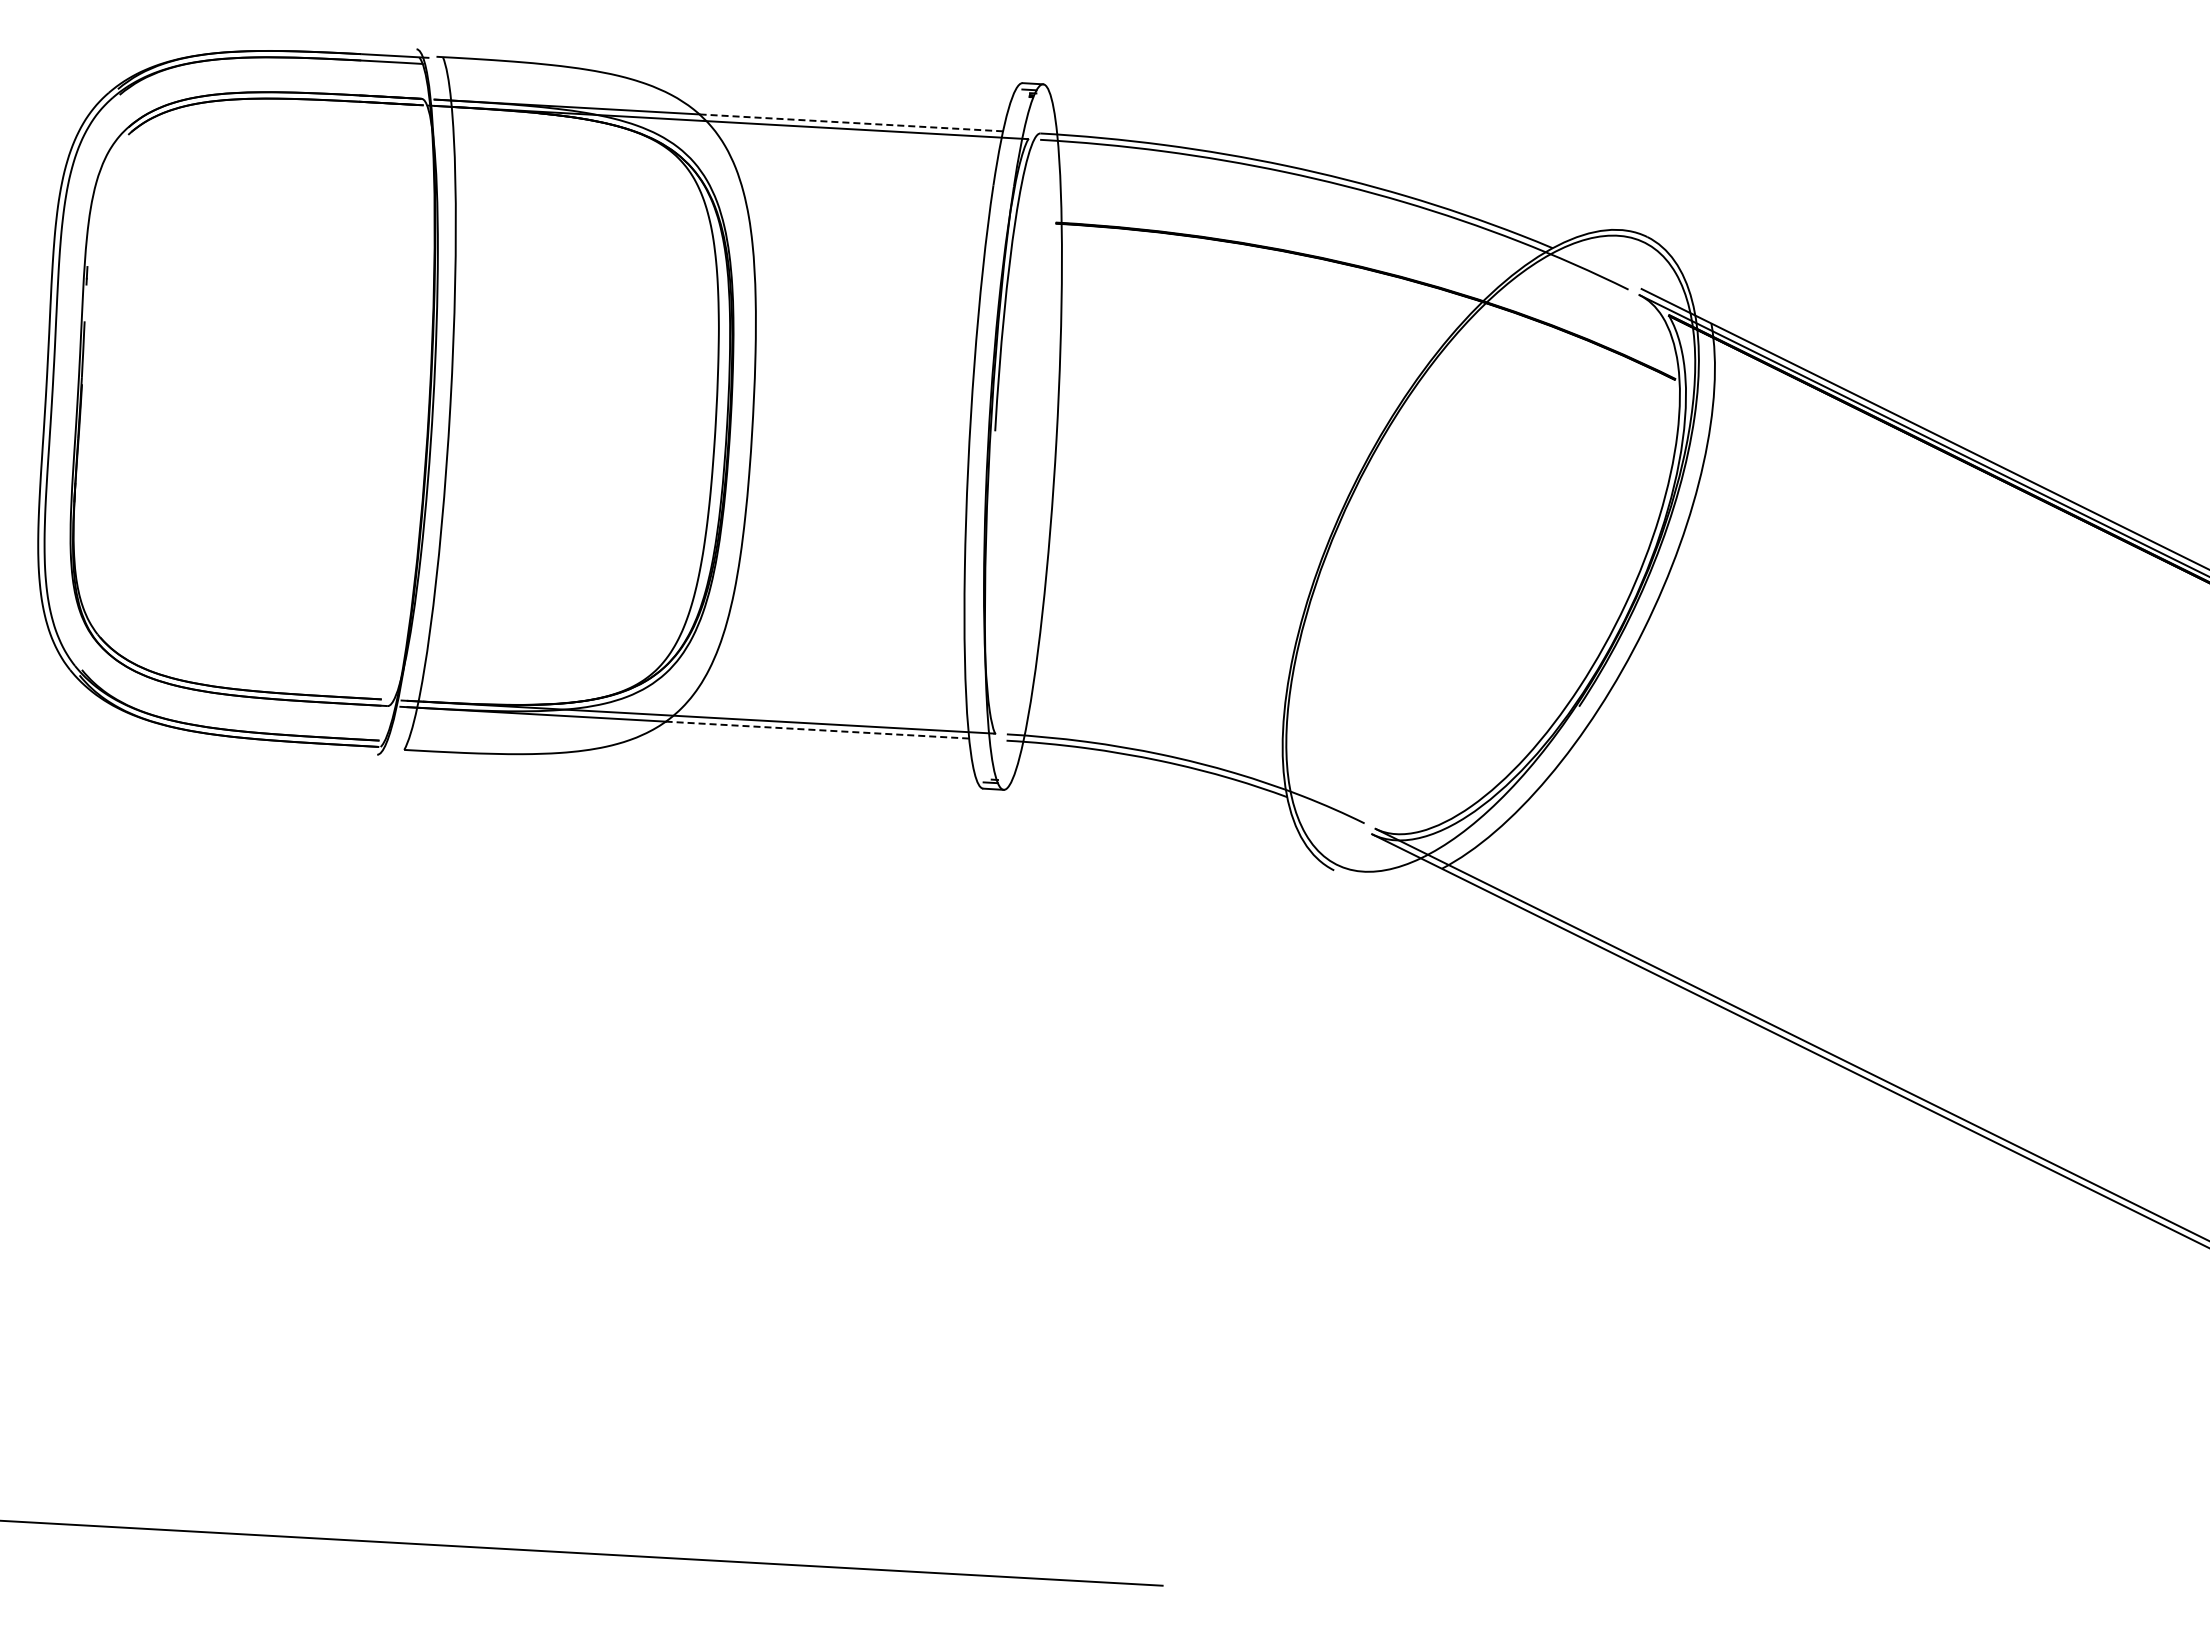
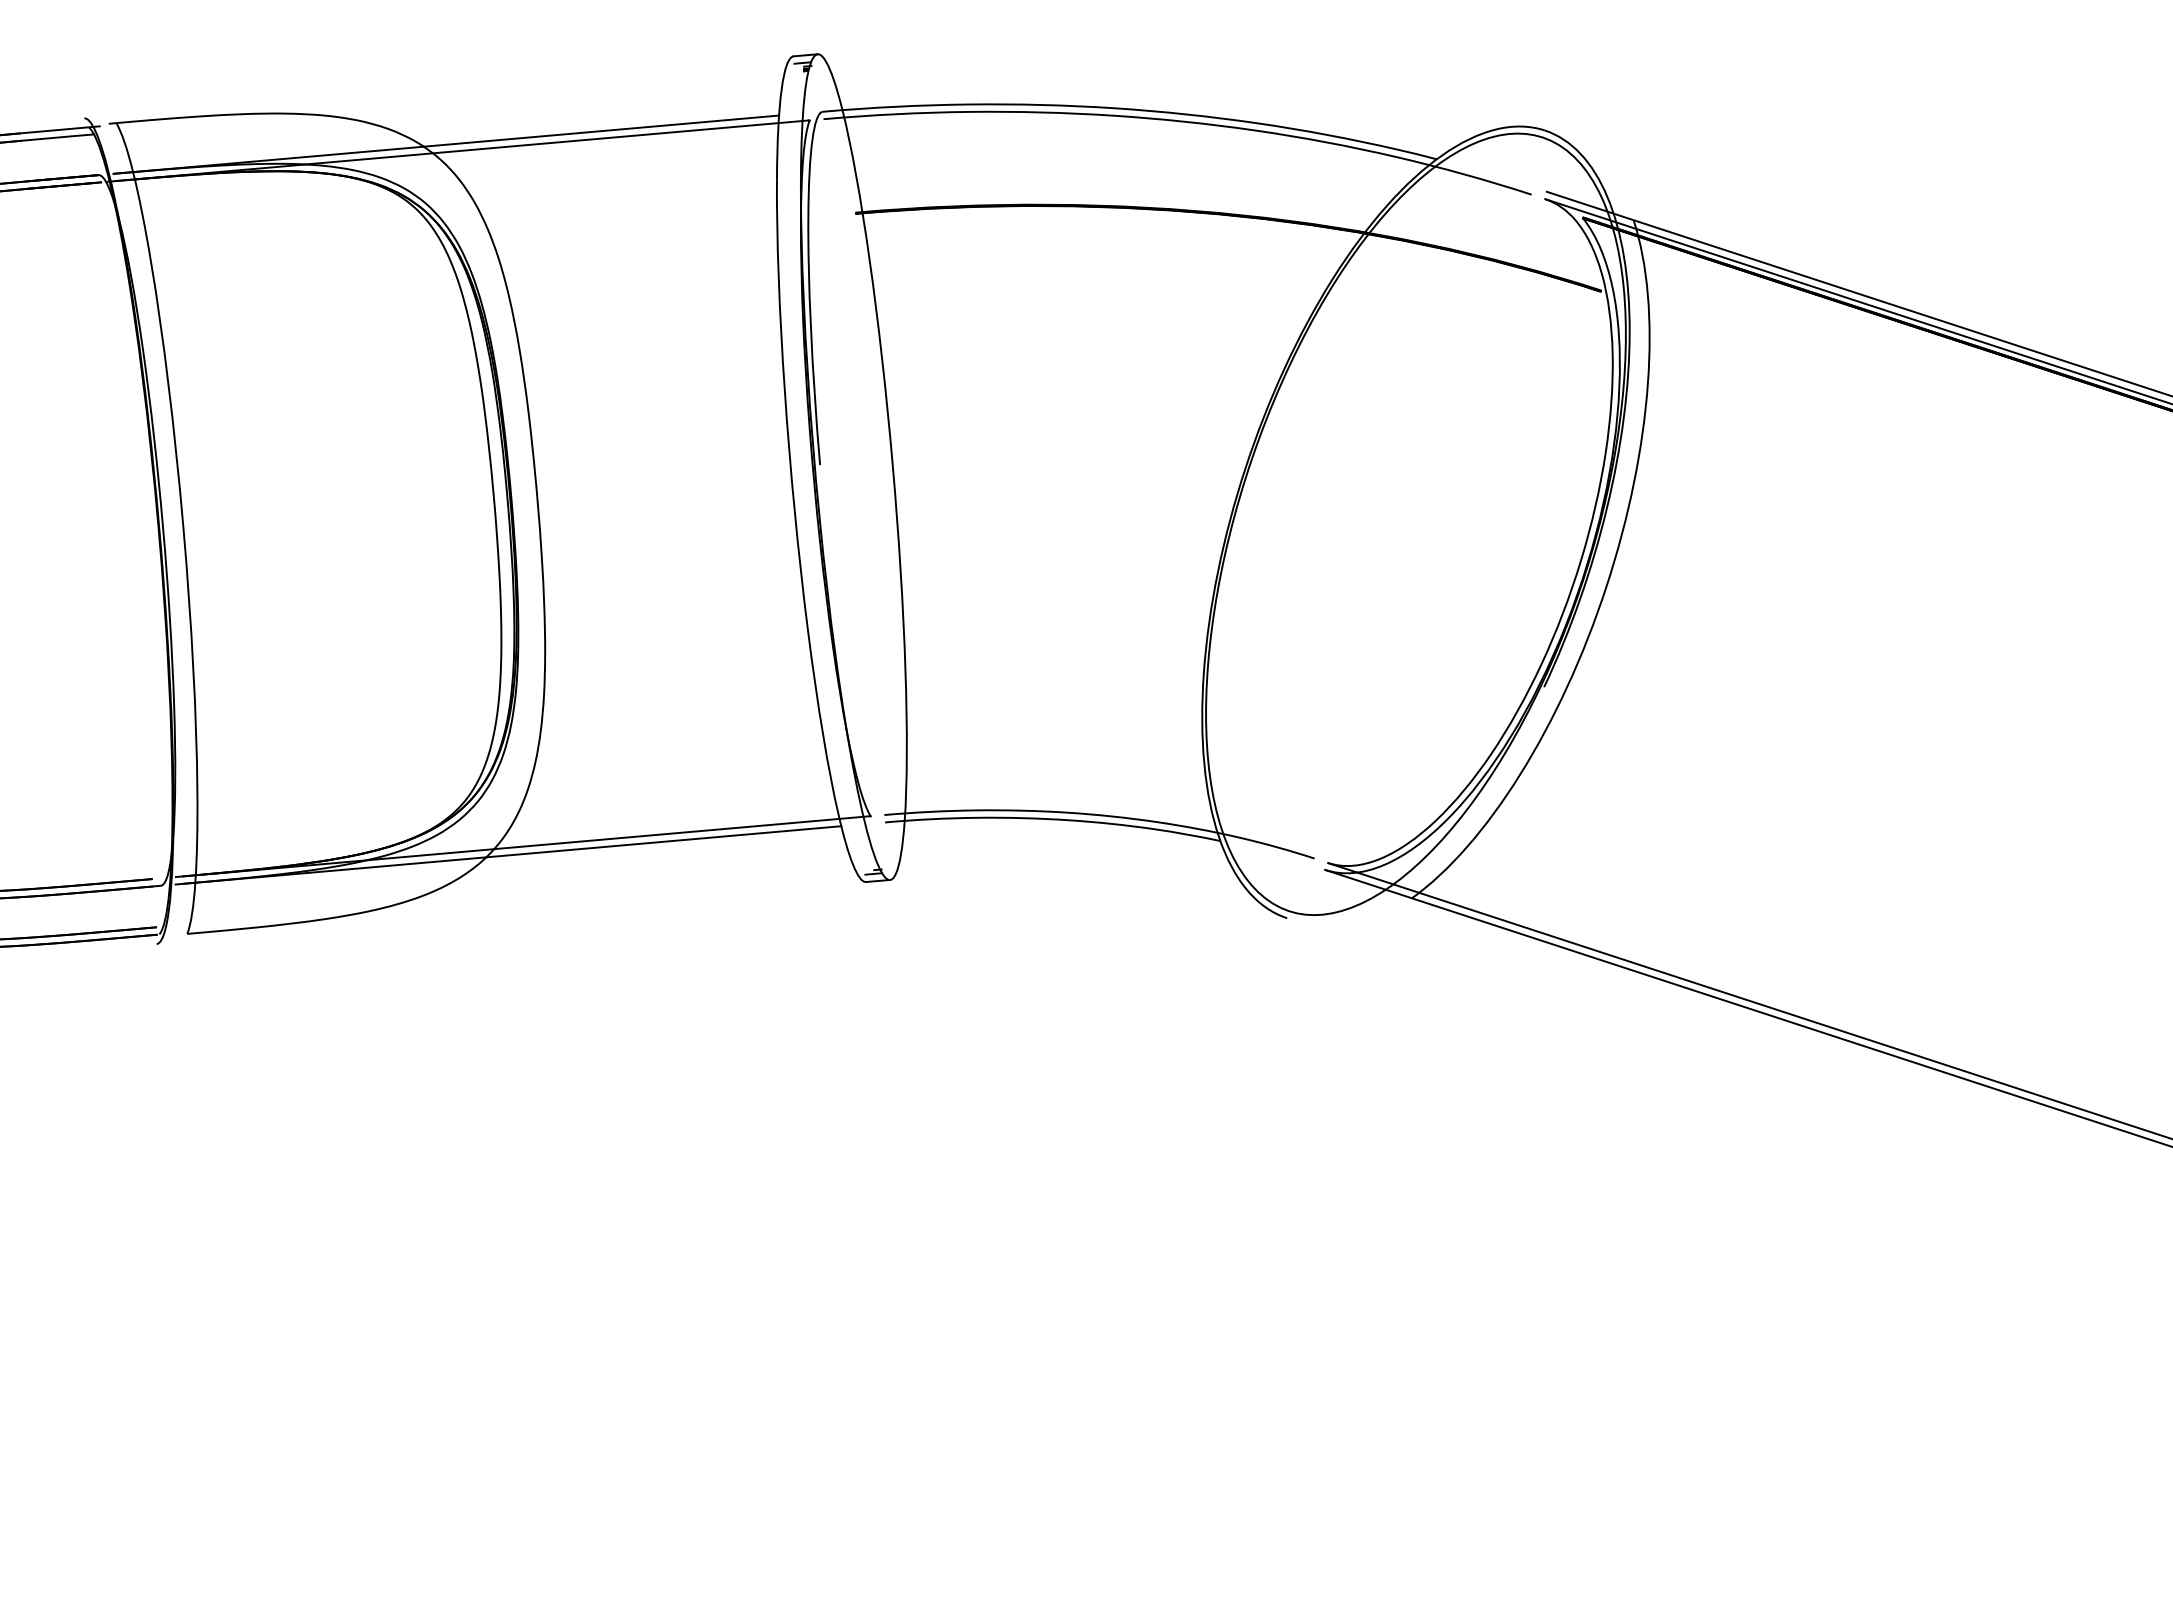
line: (850, 122) -> (600, 130), dashed -> solid
line: (817, 730) -> (663, 842), dashed -> solid

